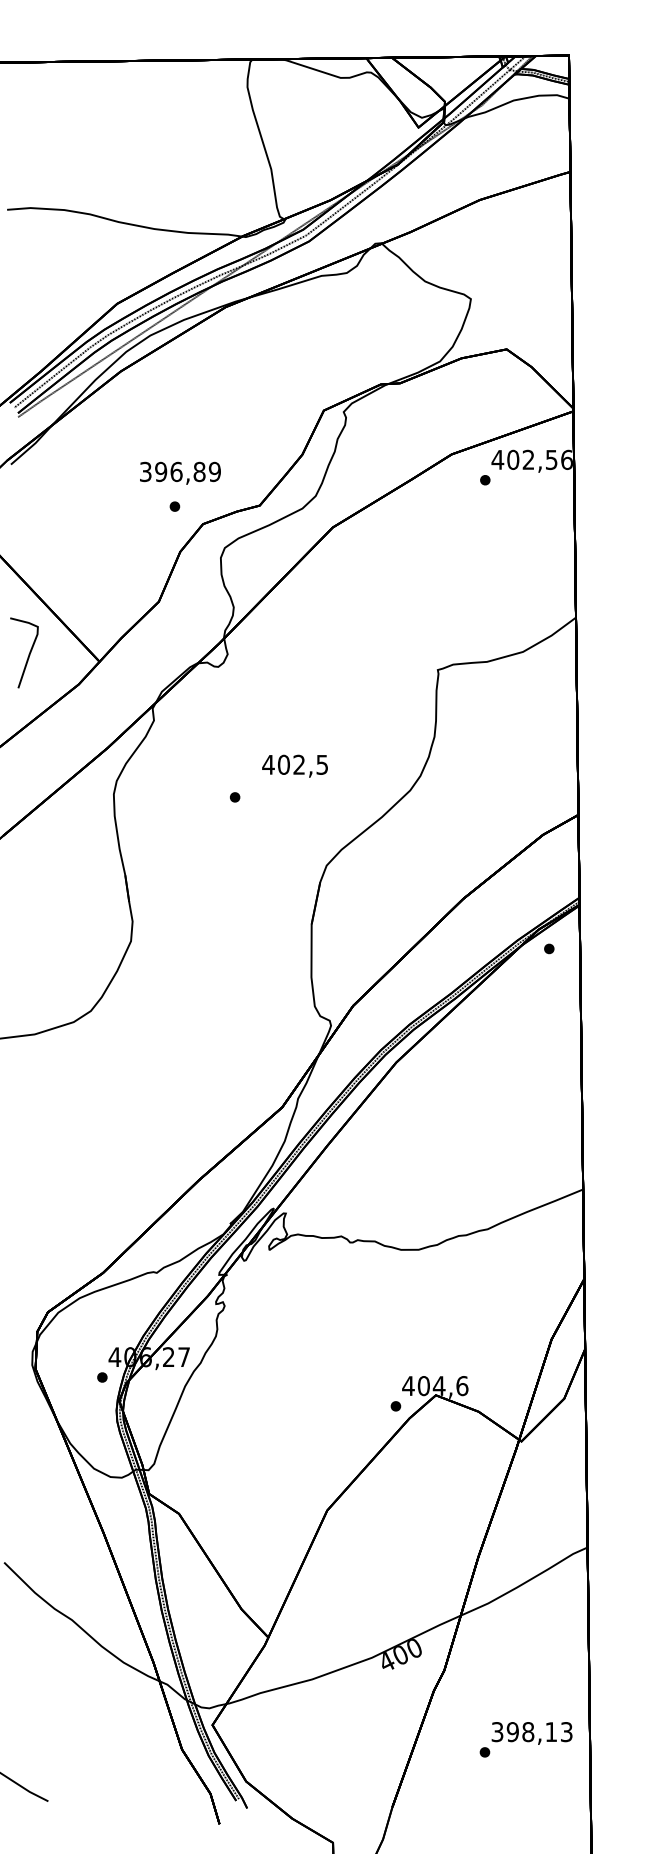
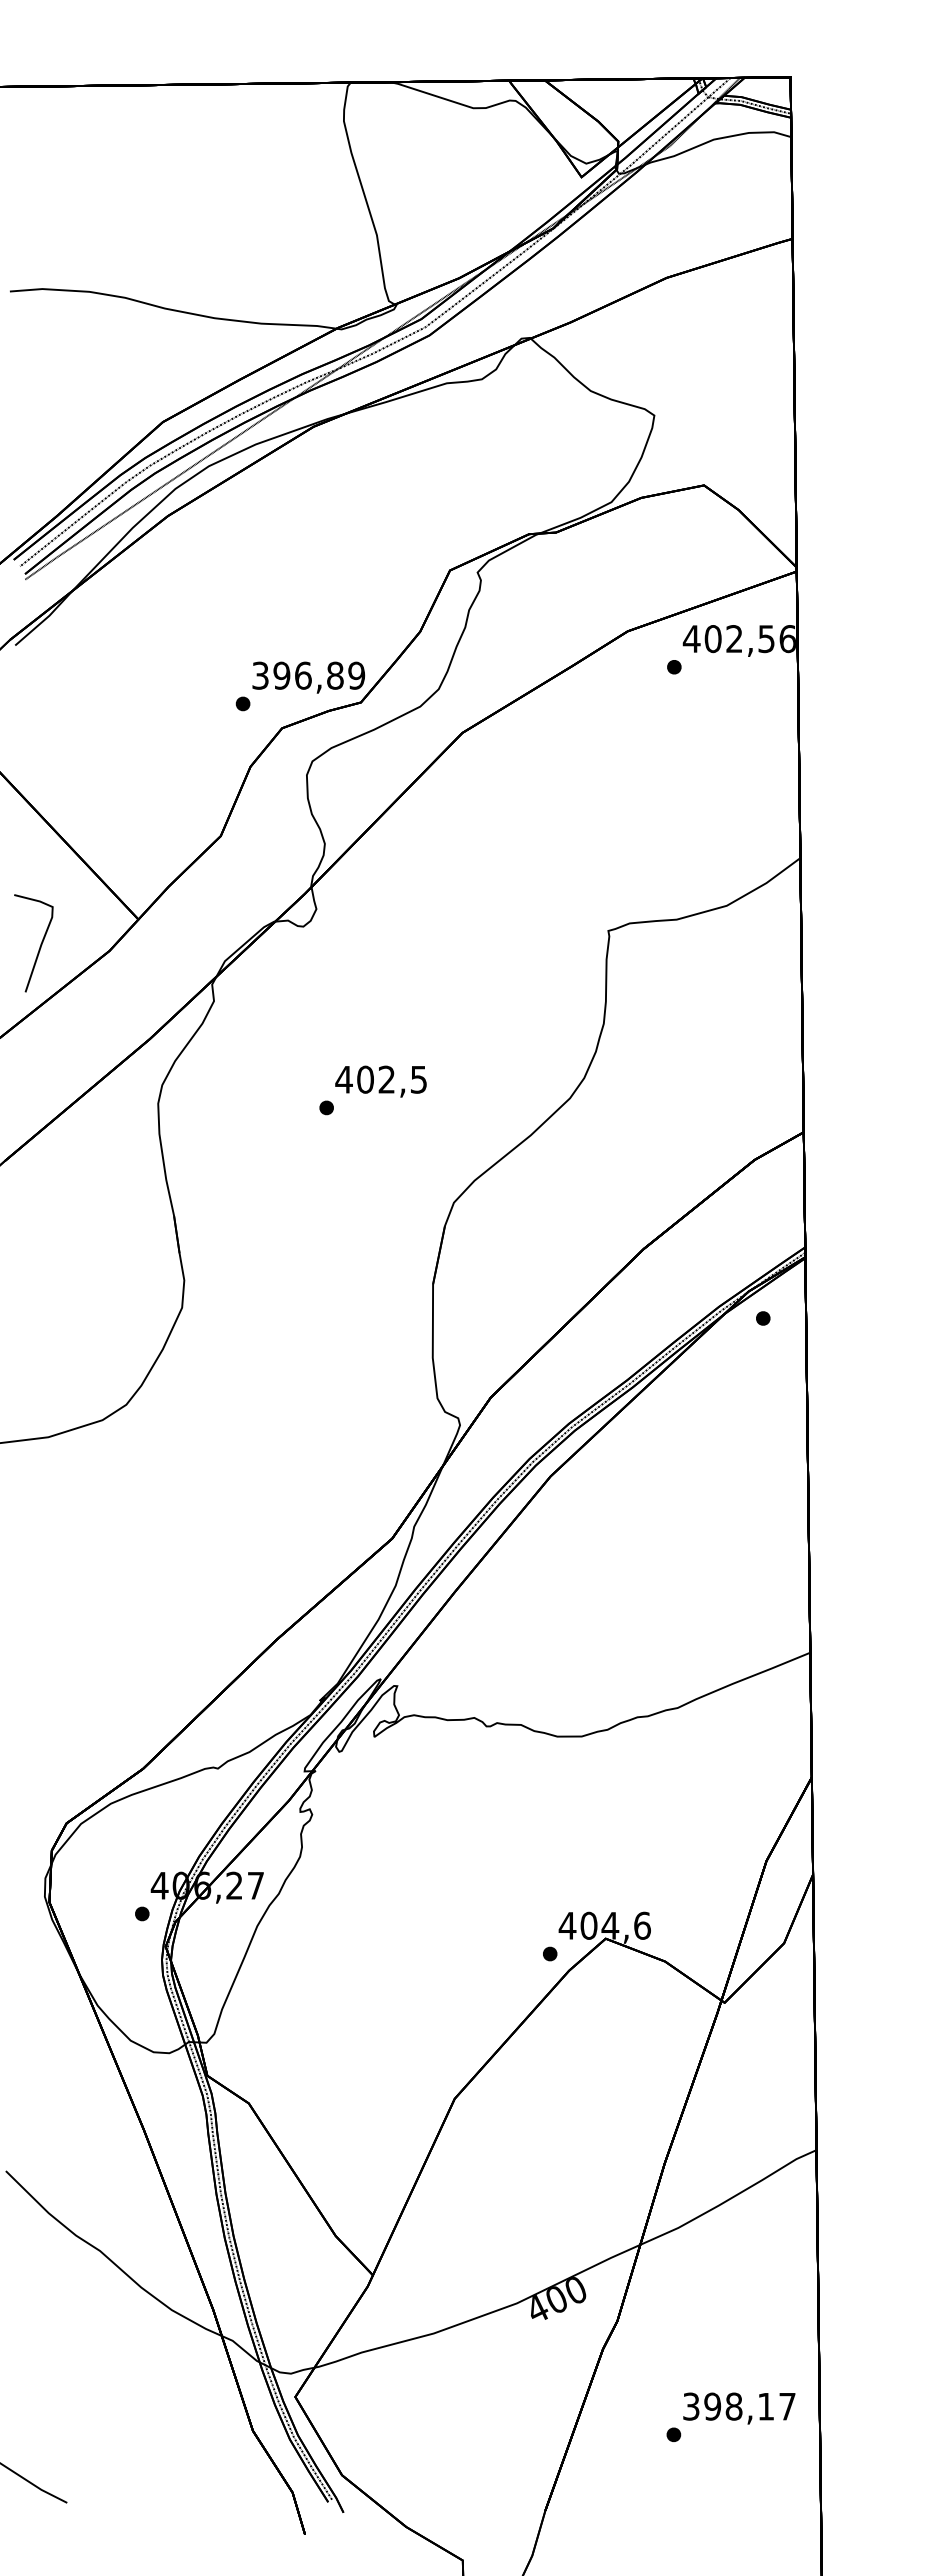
text: (180, 473) -> (308, 677), moved
curve: (28, 655) -> (39, 946), moved
text: (294, 766) -> (380, 1081), moved
text: (566, 1731) -> (787, 2406), 398,13 -> 398,17

